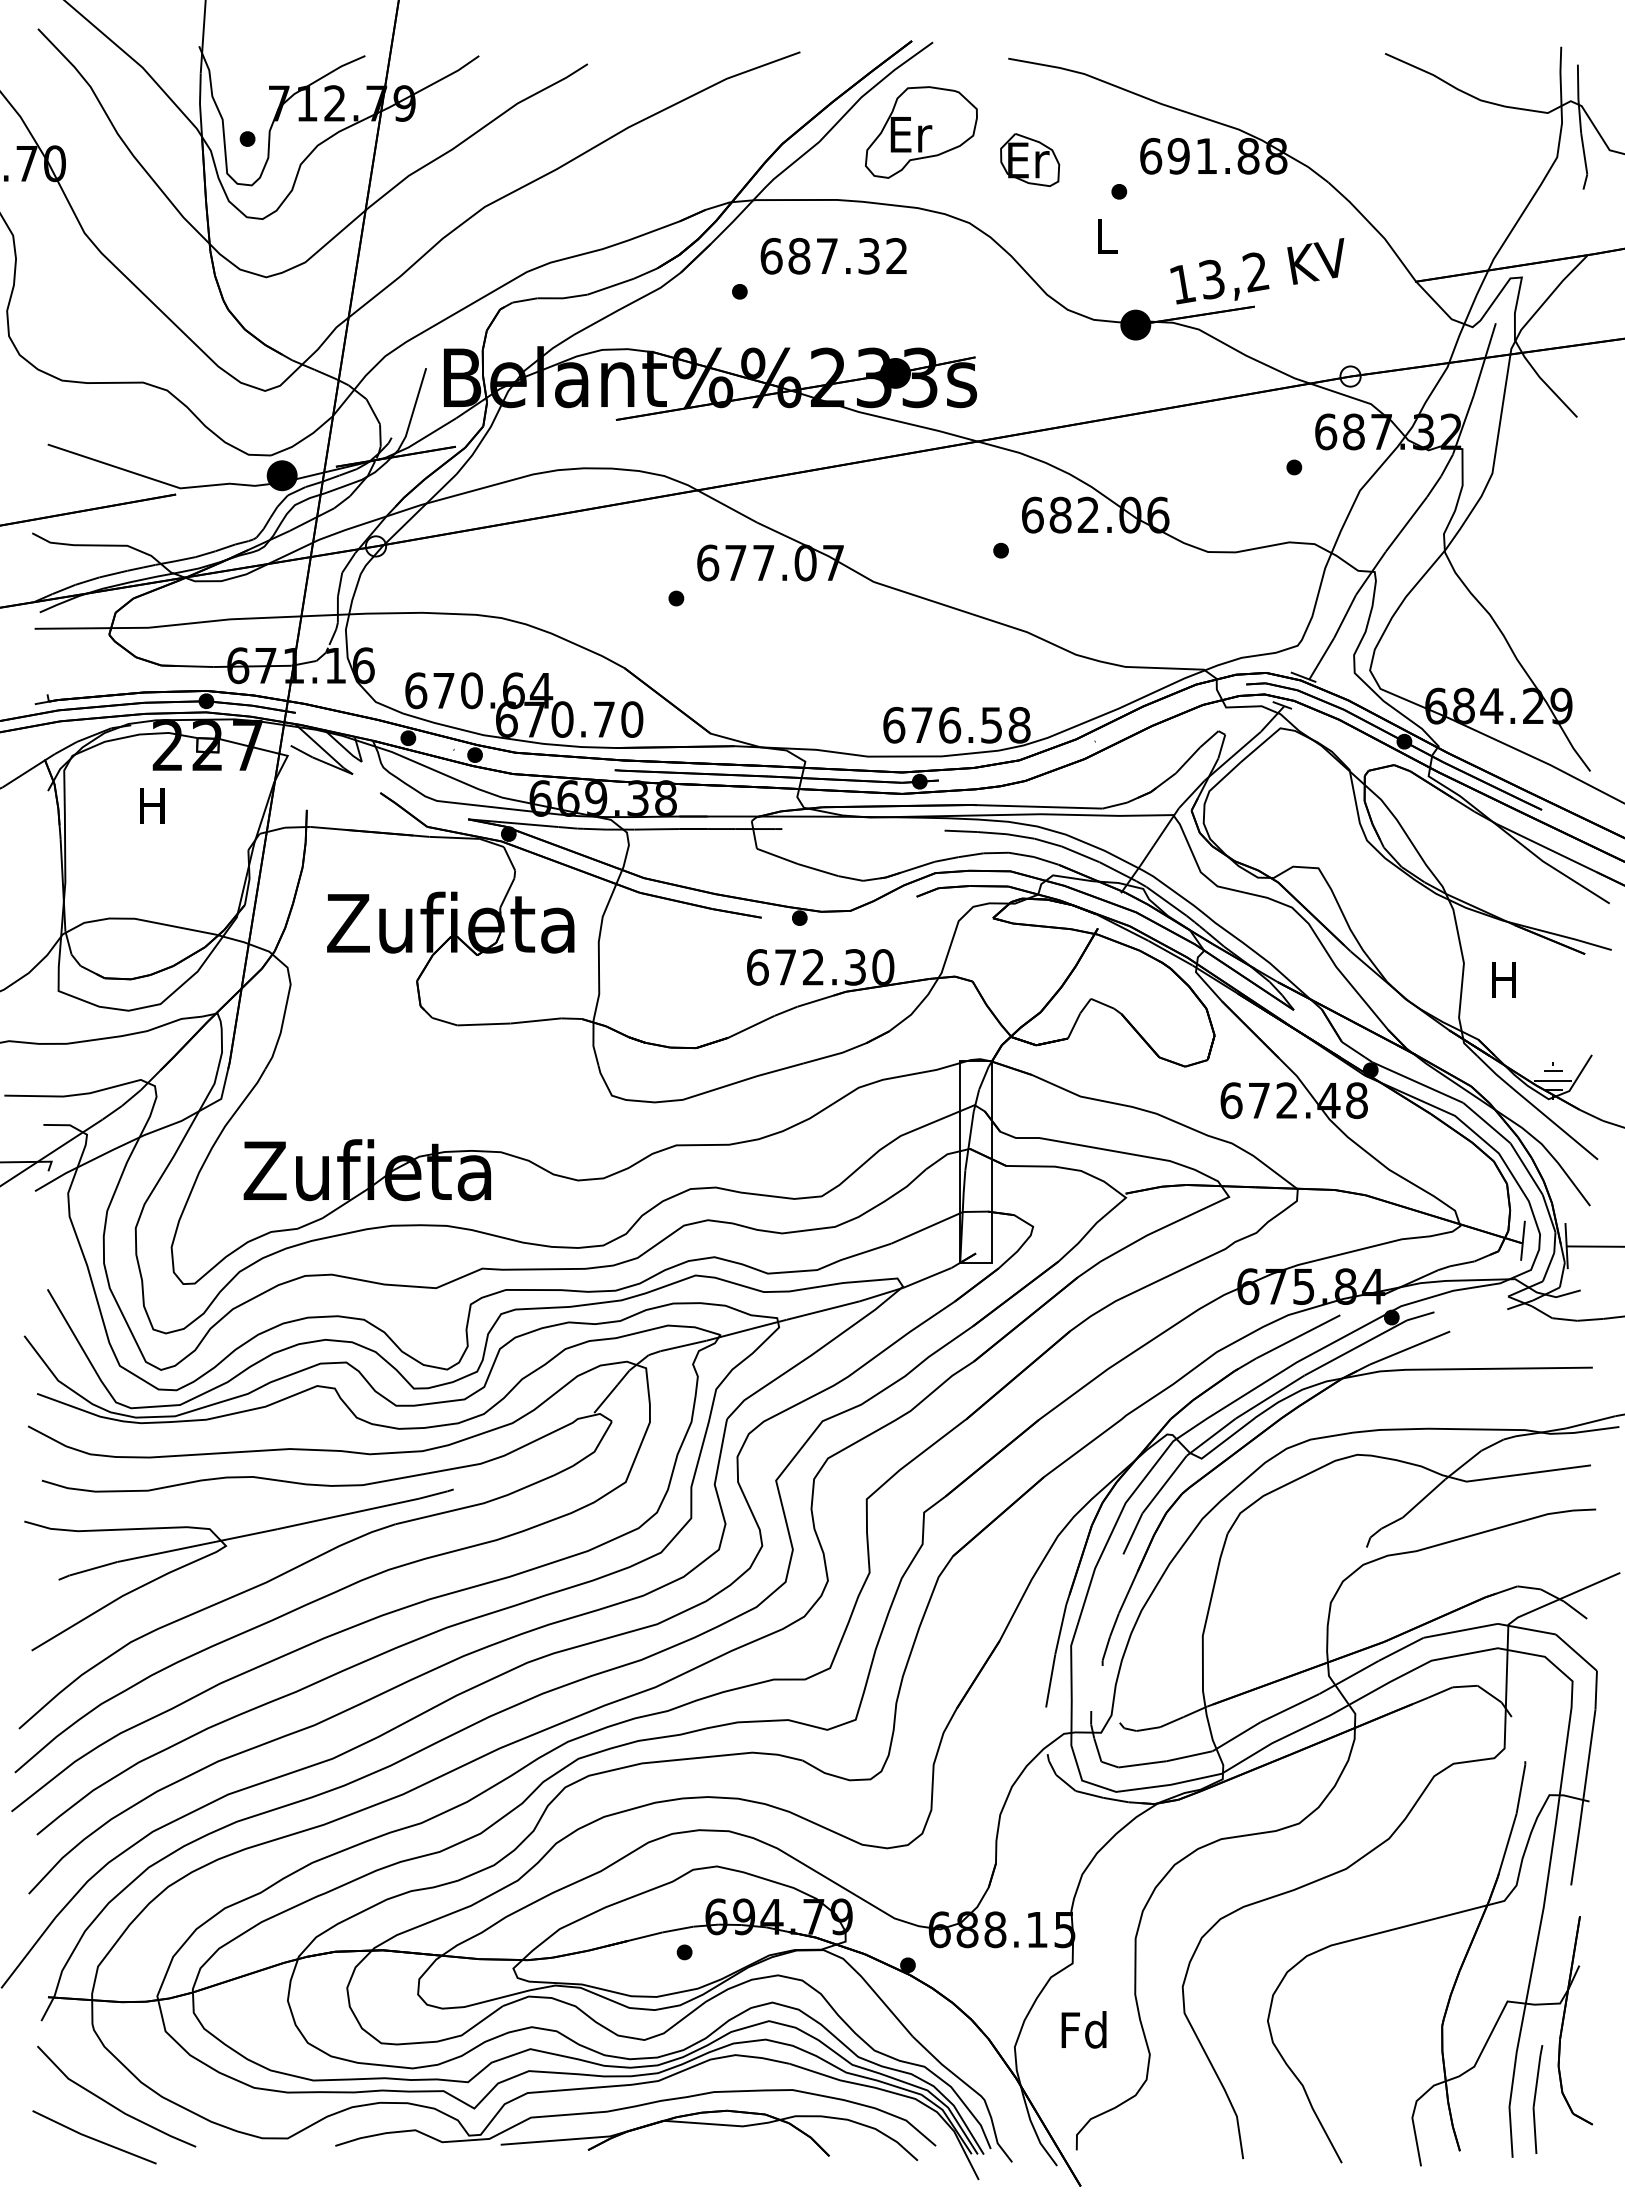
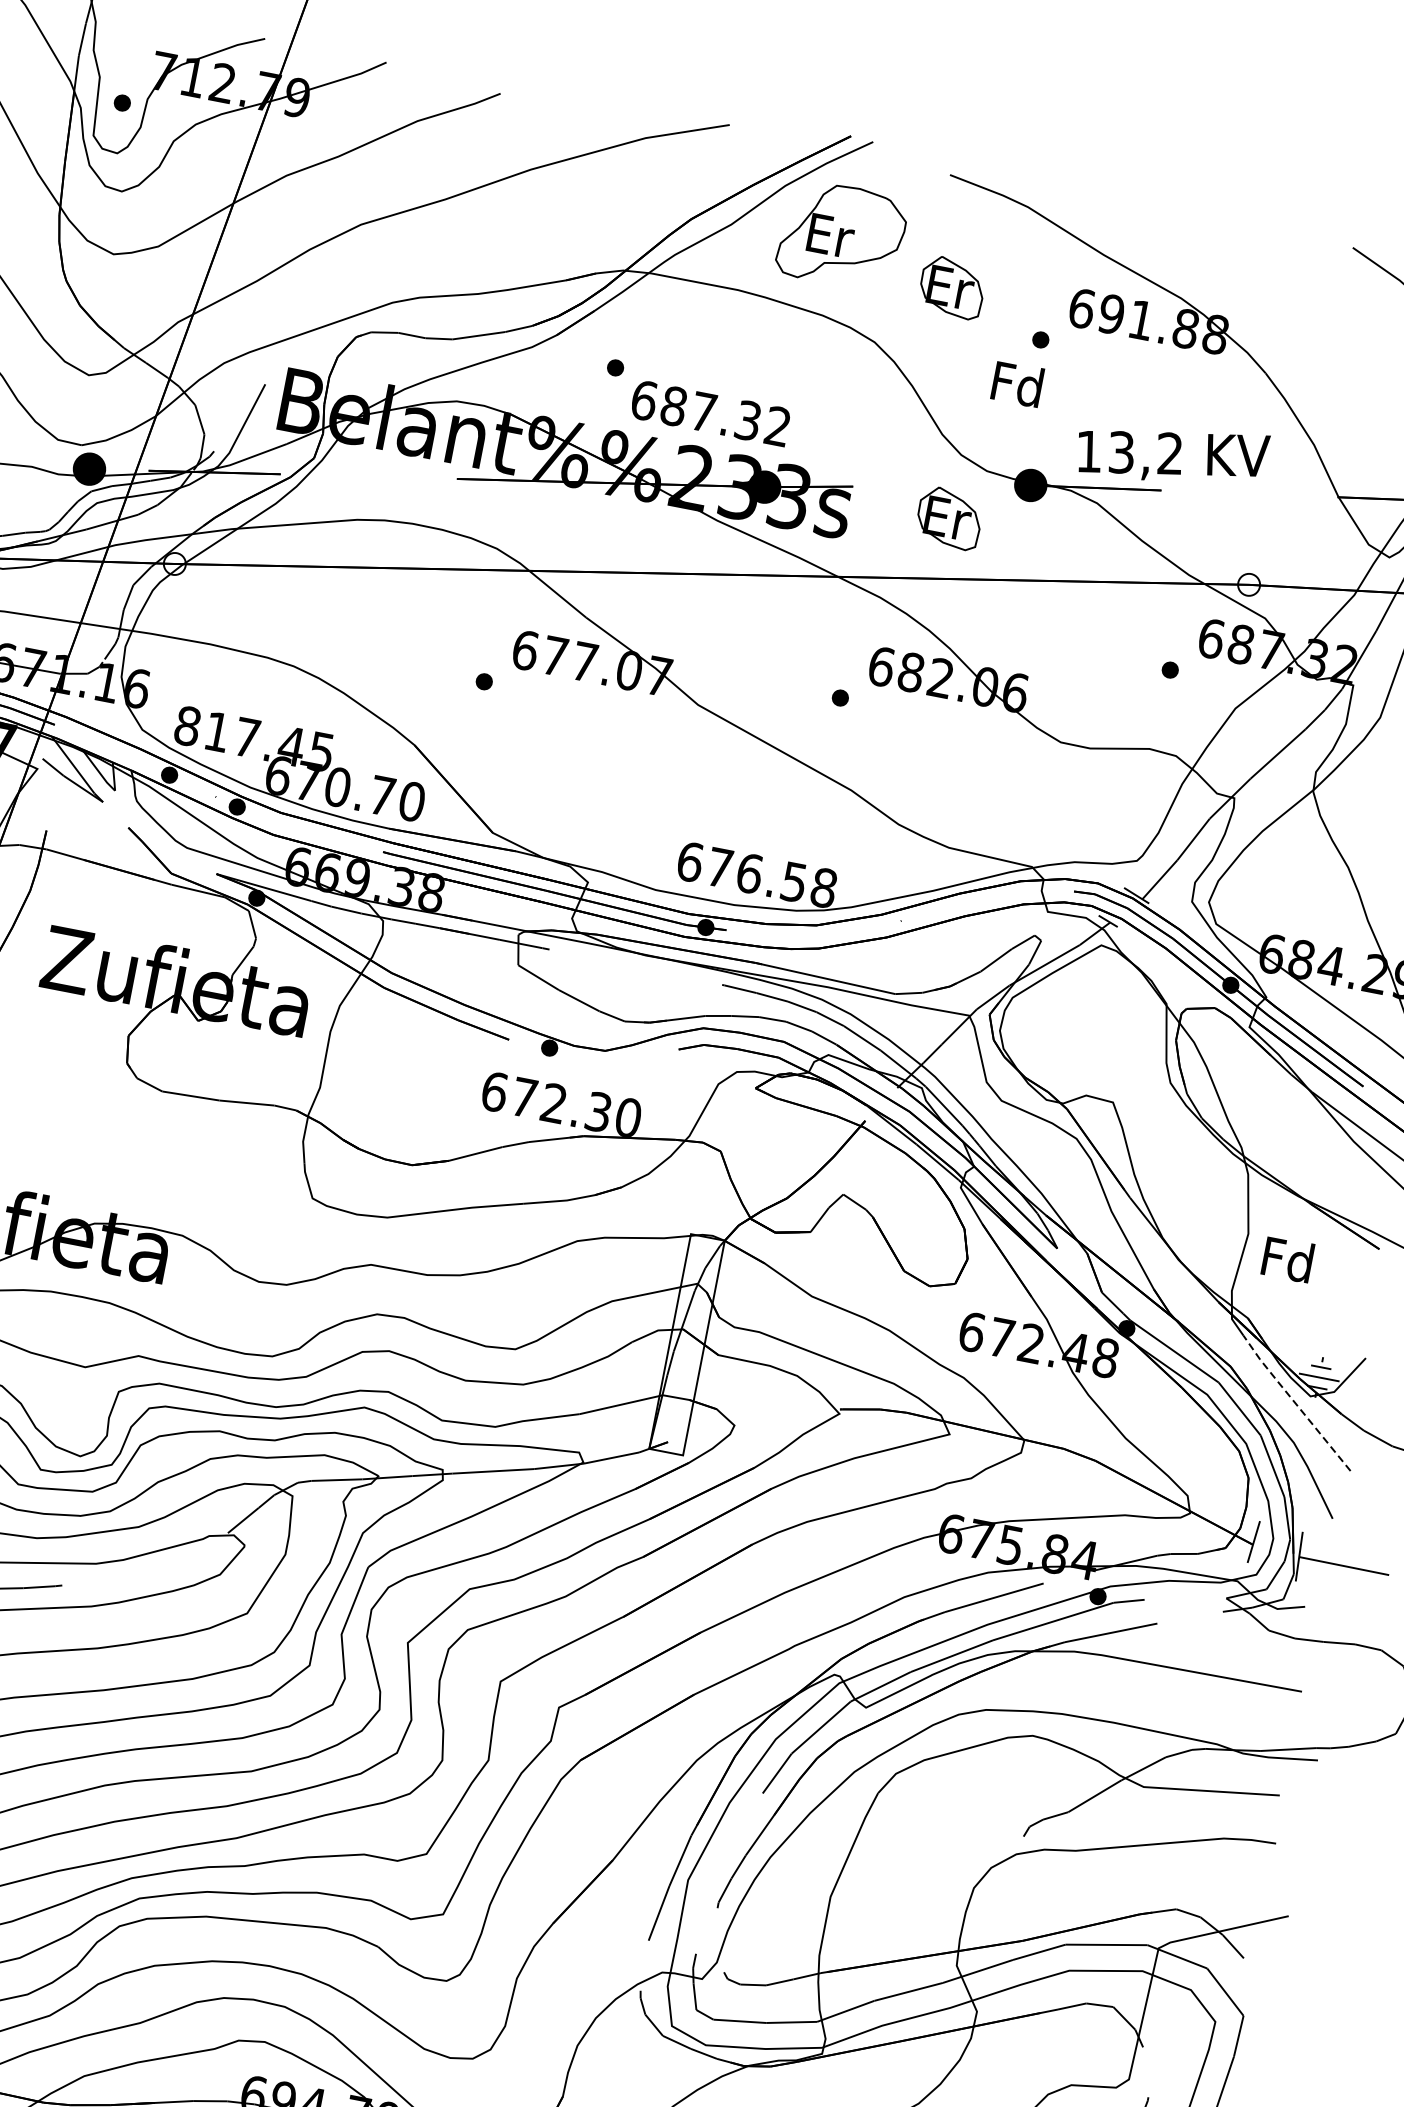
text: (1105, 235) -> (1017, 383), L -> Fd
text: (833, 255) -> (710, 412), moved
part: (1068, 368) -> (950, 517), added
text: (479, 690) -> (255, 739), 670.64 -> 817.45
text: (1503, 979) -> (1287, 1259), H -> Fd
line: (1535, 1107) -> (1294, 1402), solid -> dashed

